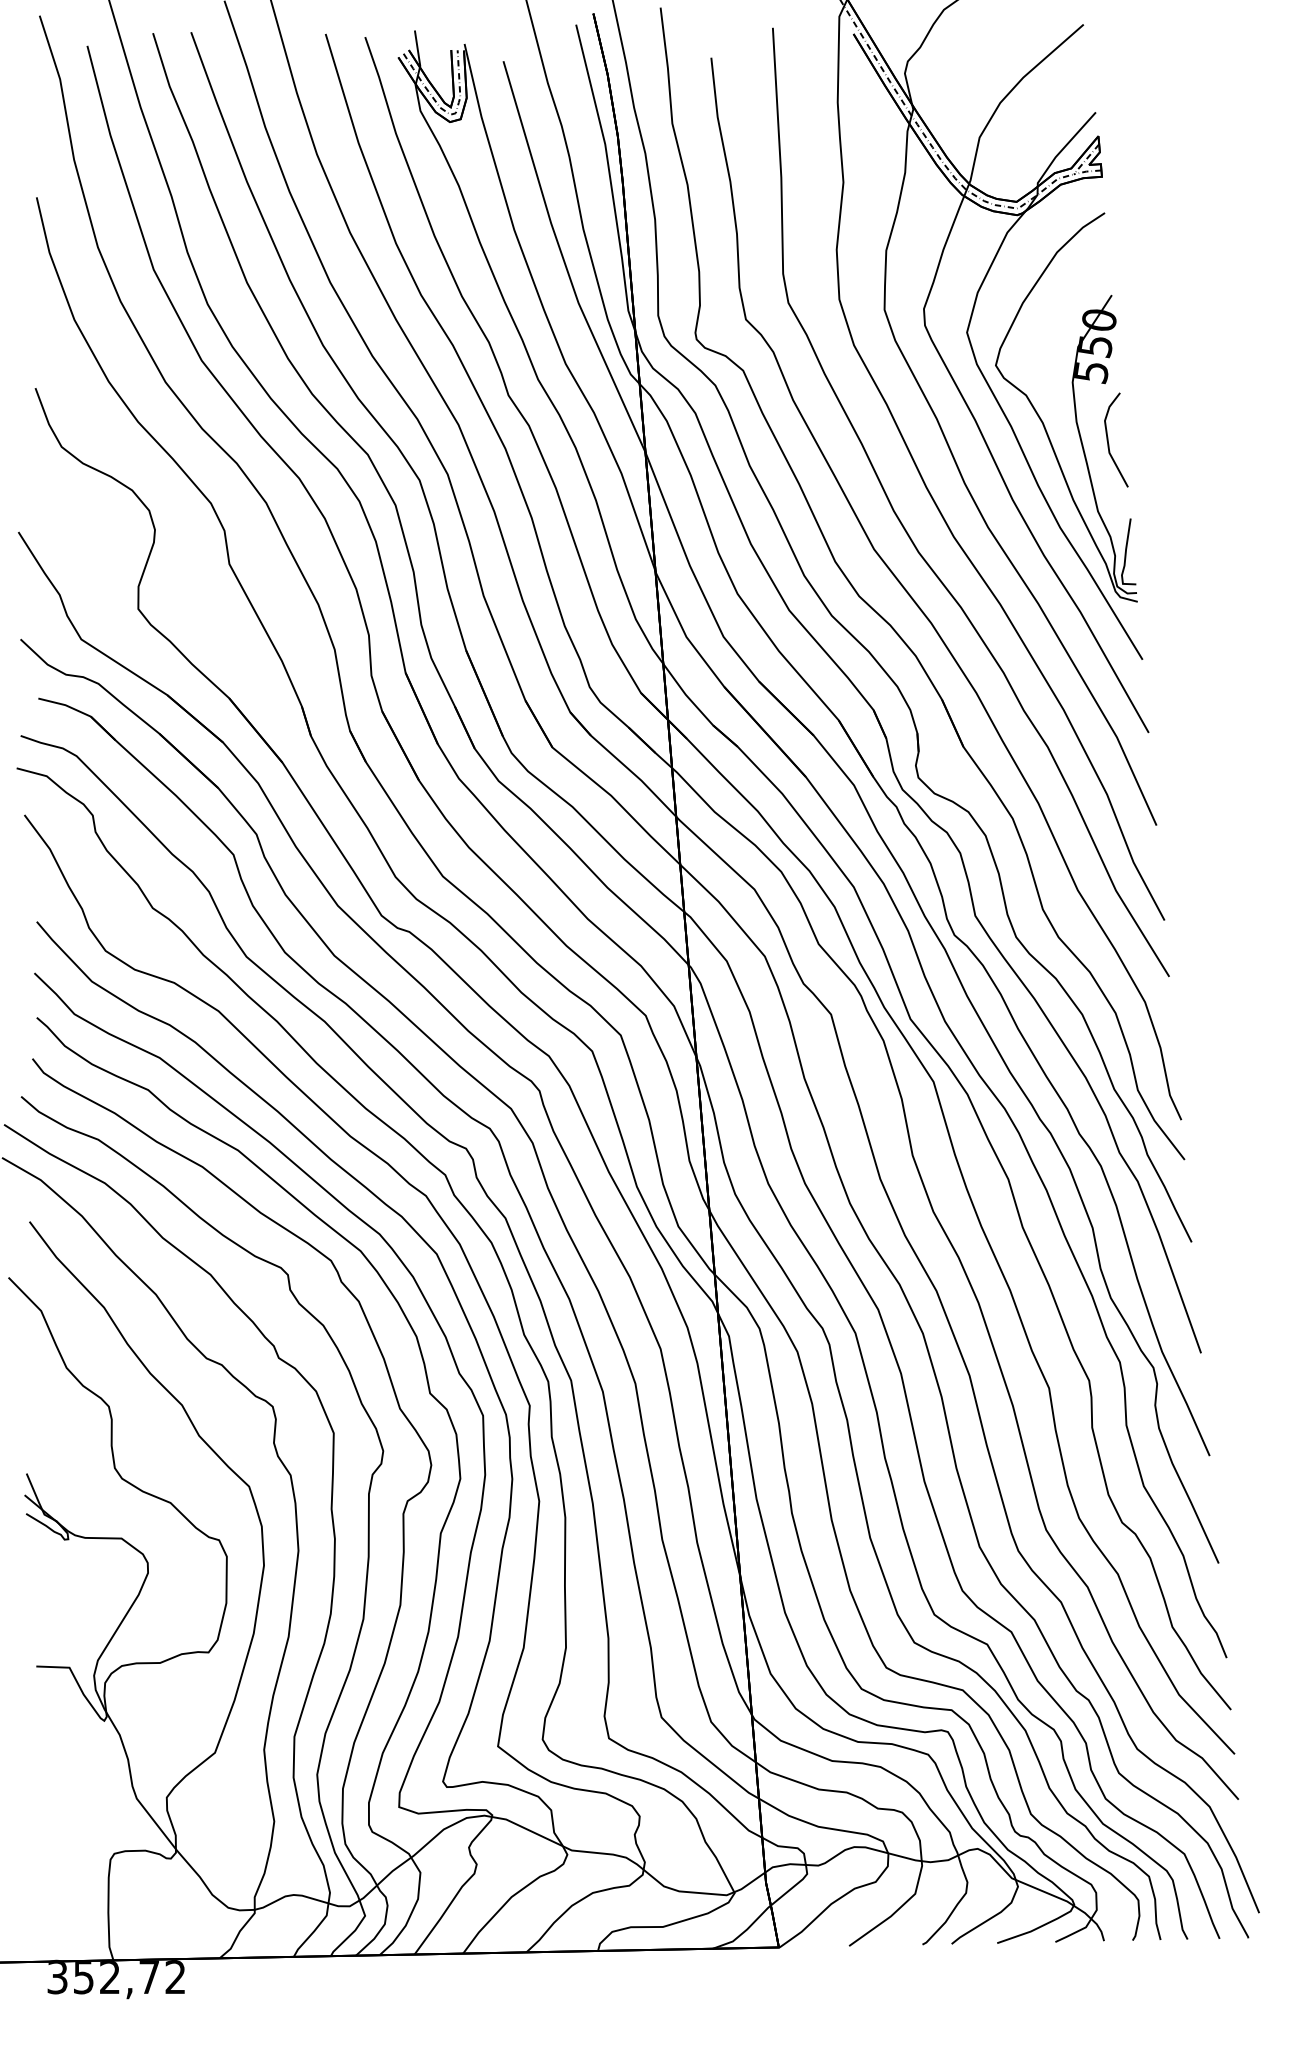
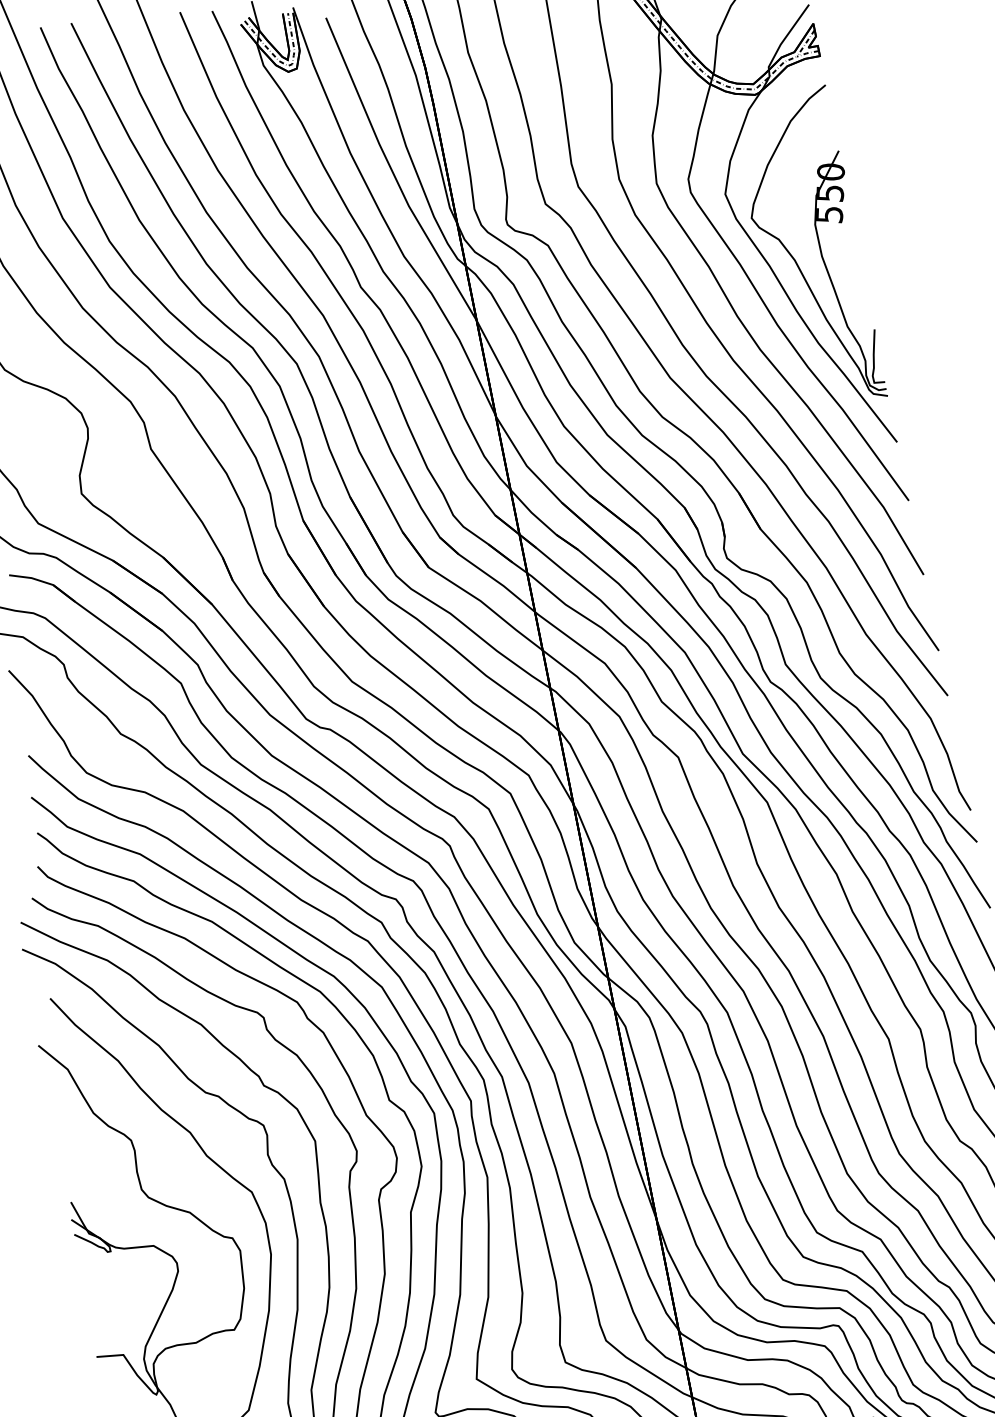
line: (1108, 439) -> (849, 267), removed

